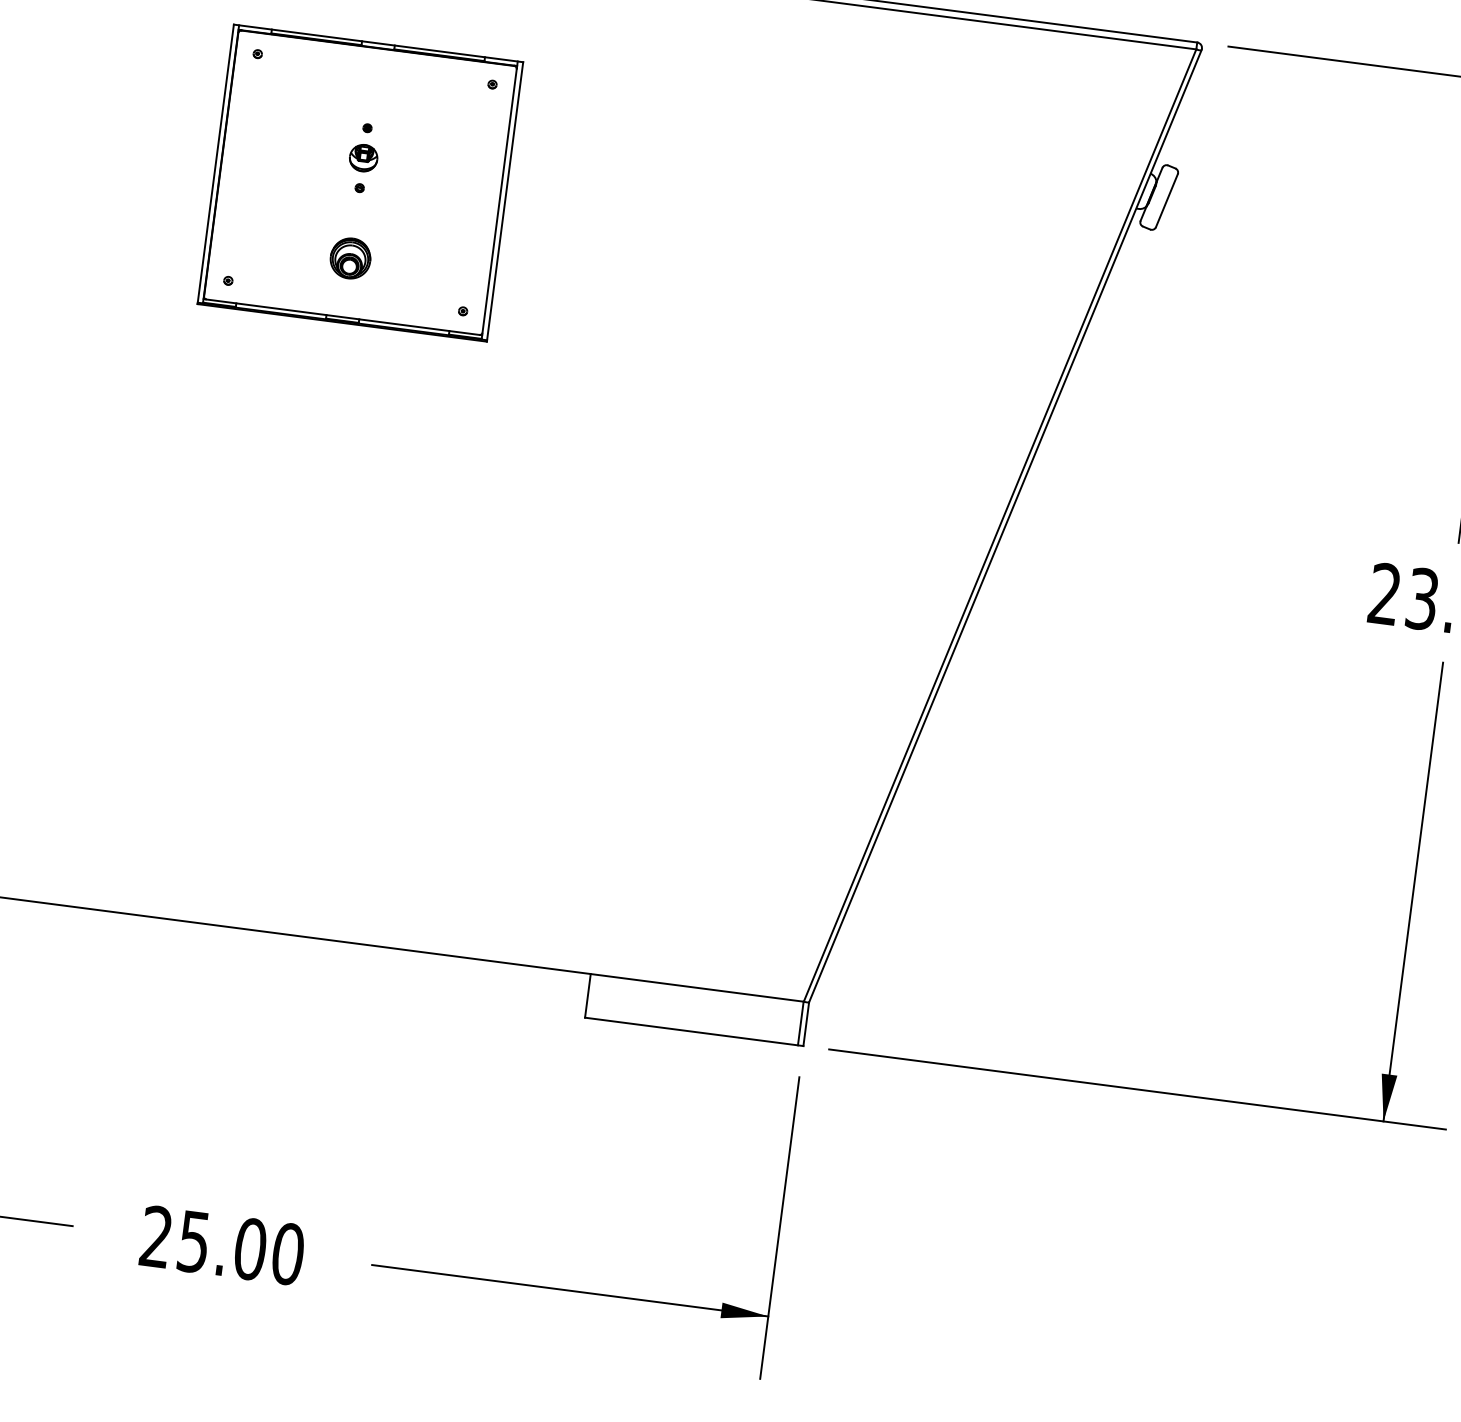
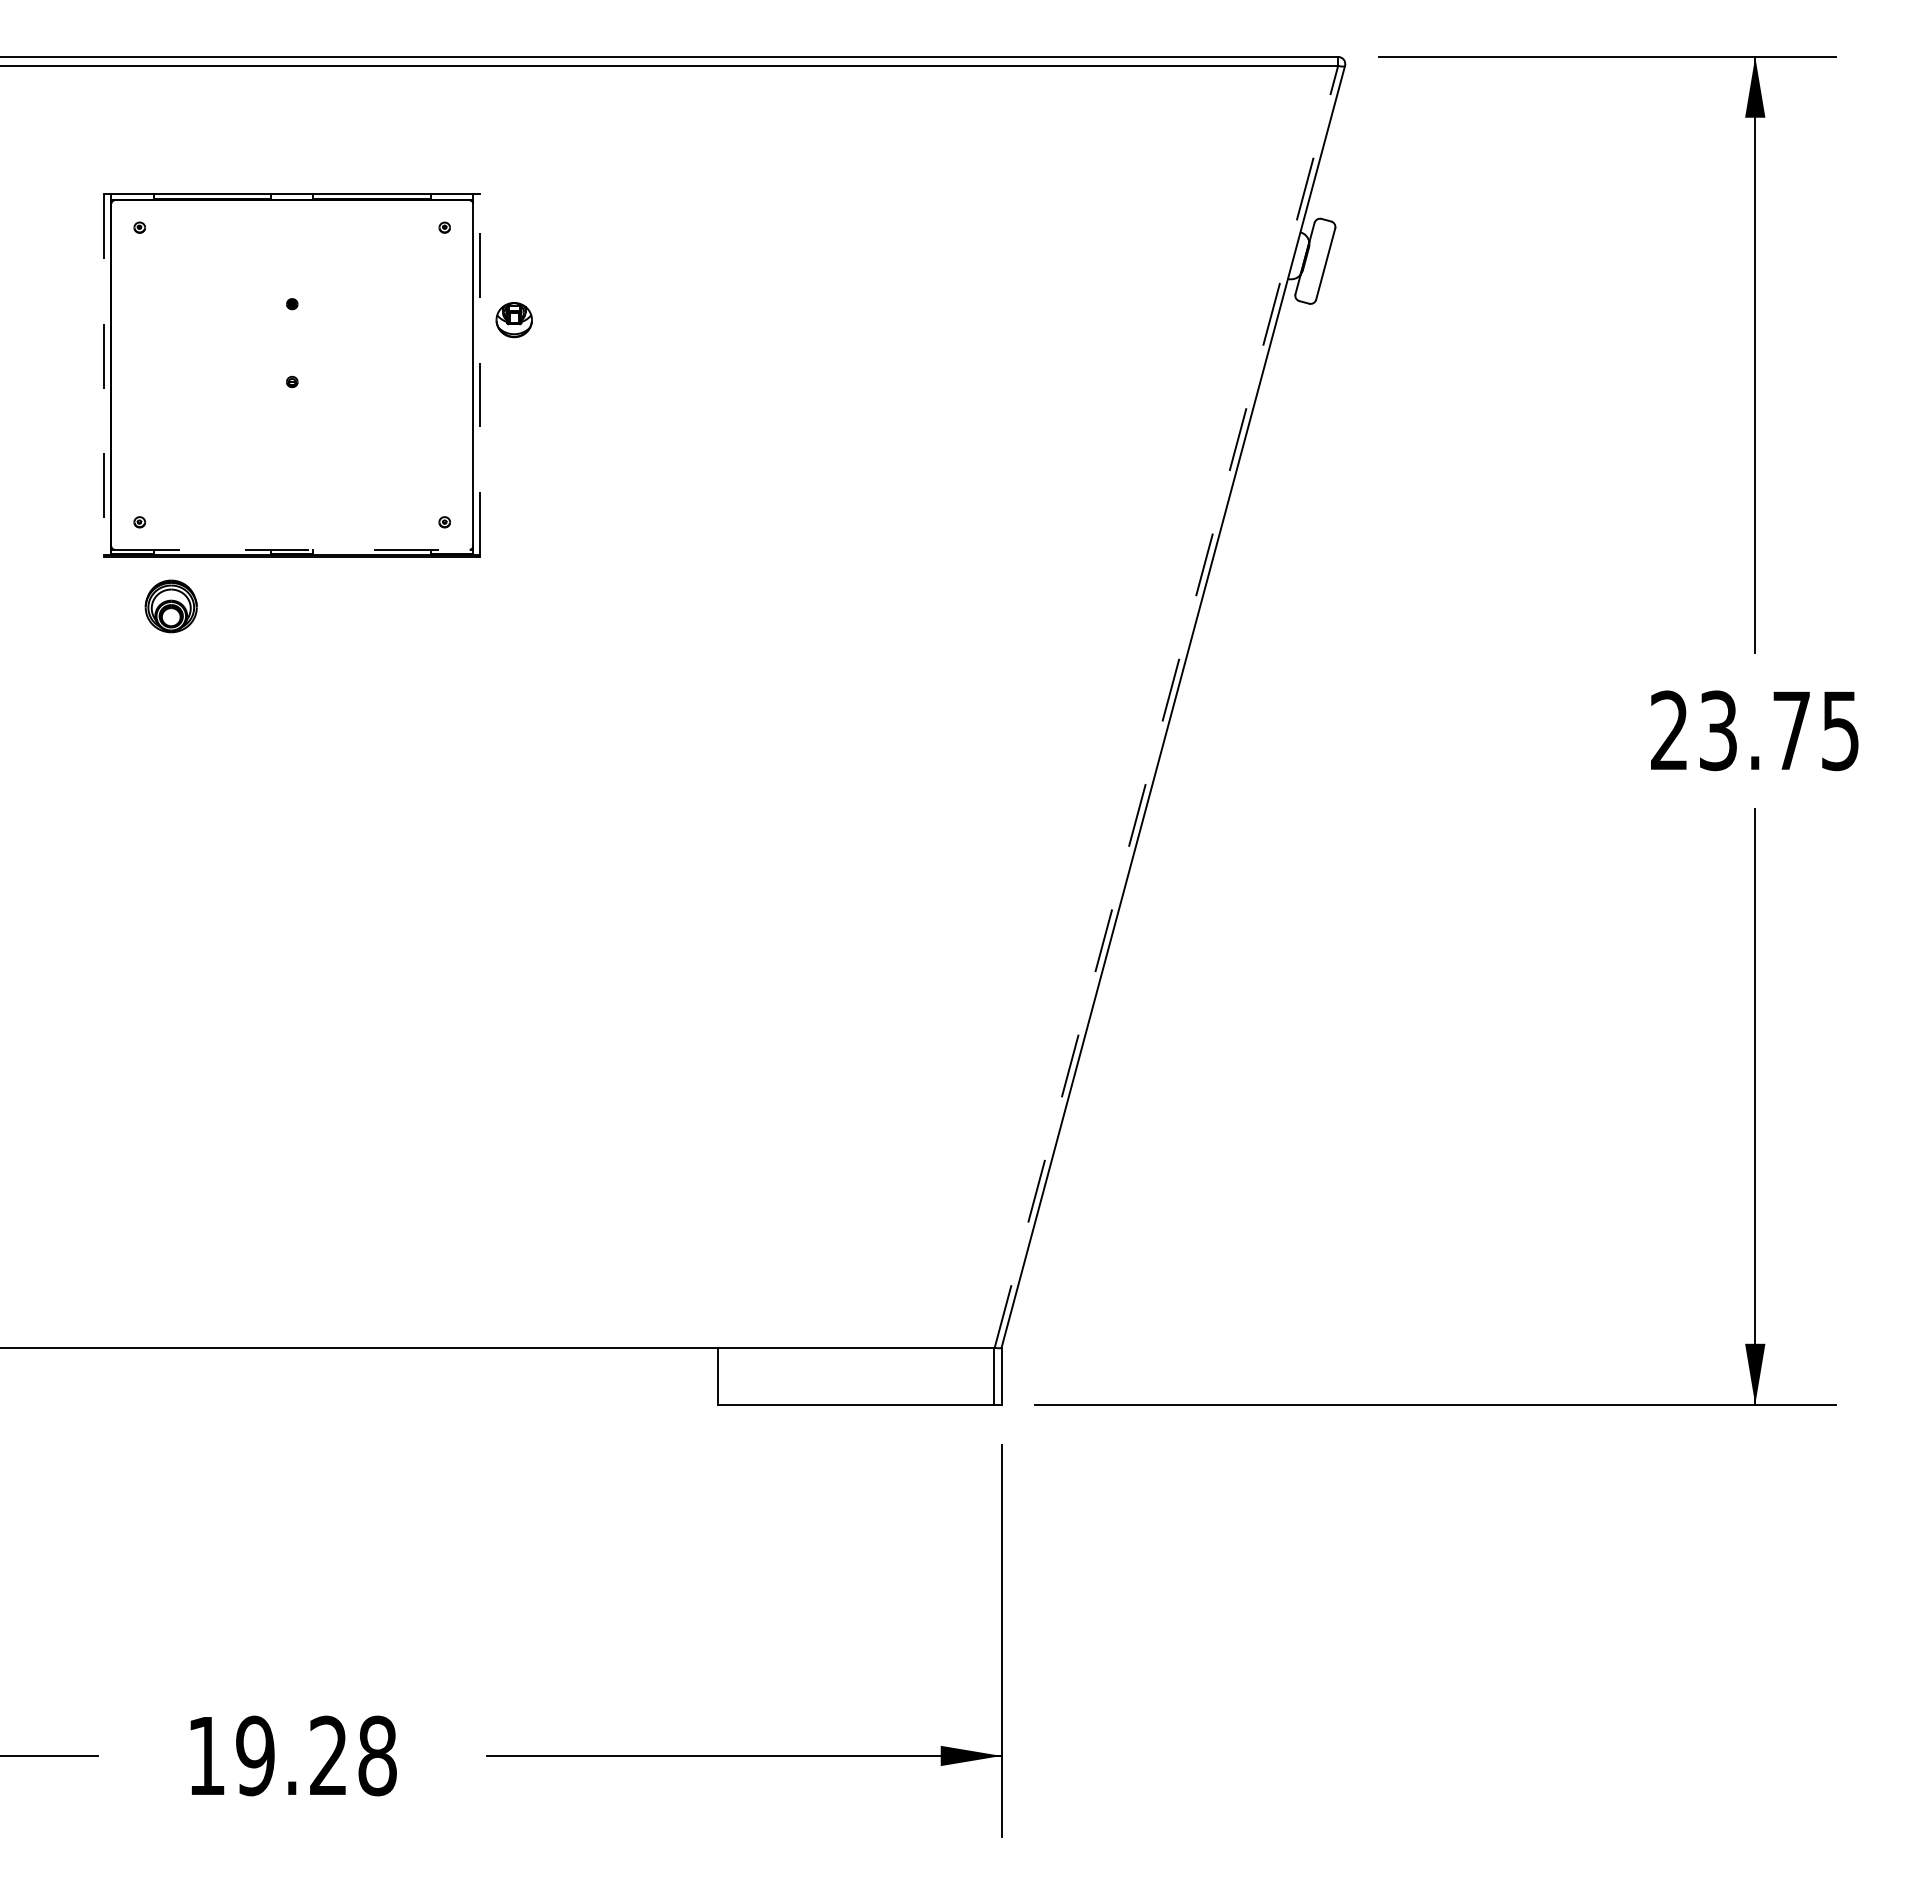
part: (363, 158) -> (513, 320), moved
line: (215, 164) -> (104, 375), solid -> dashed
line: (505, 201) -> (480, 375), solid -> dashed
part: (350, 258) -> (170, 606), moved
line: (343, 317) -> (292, 549), solid -> dashed
line: (1000, 525) -> (1166, 706), solid -> dashed
text: (222, 1245) -> (292, 1755), 25.00 -> 19.28

